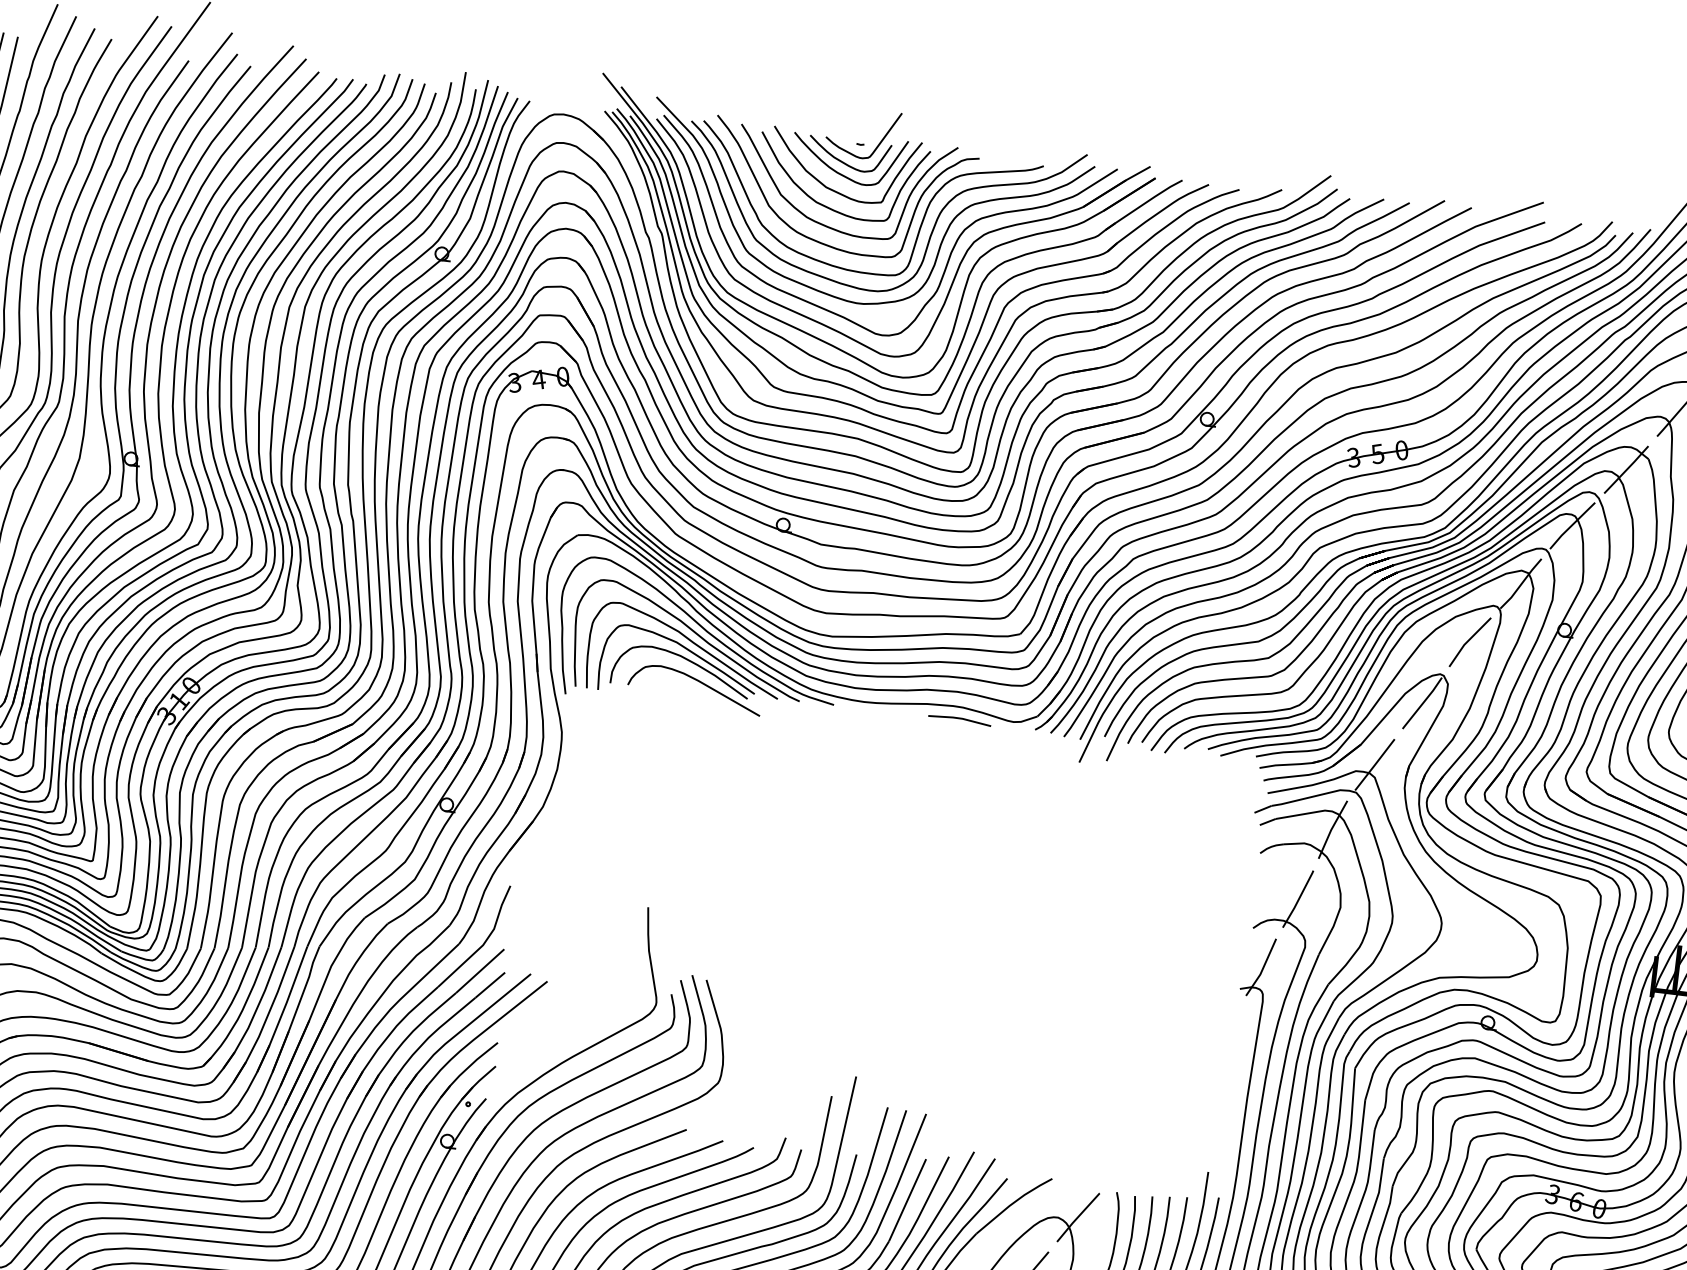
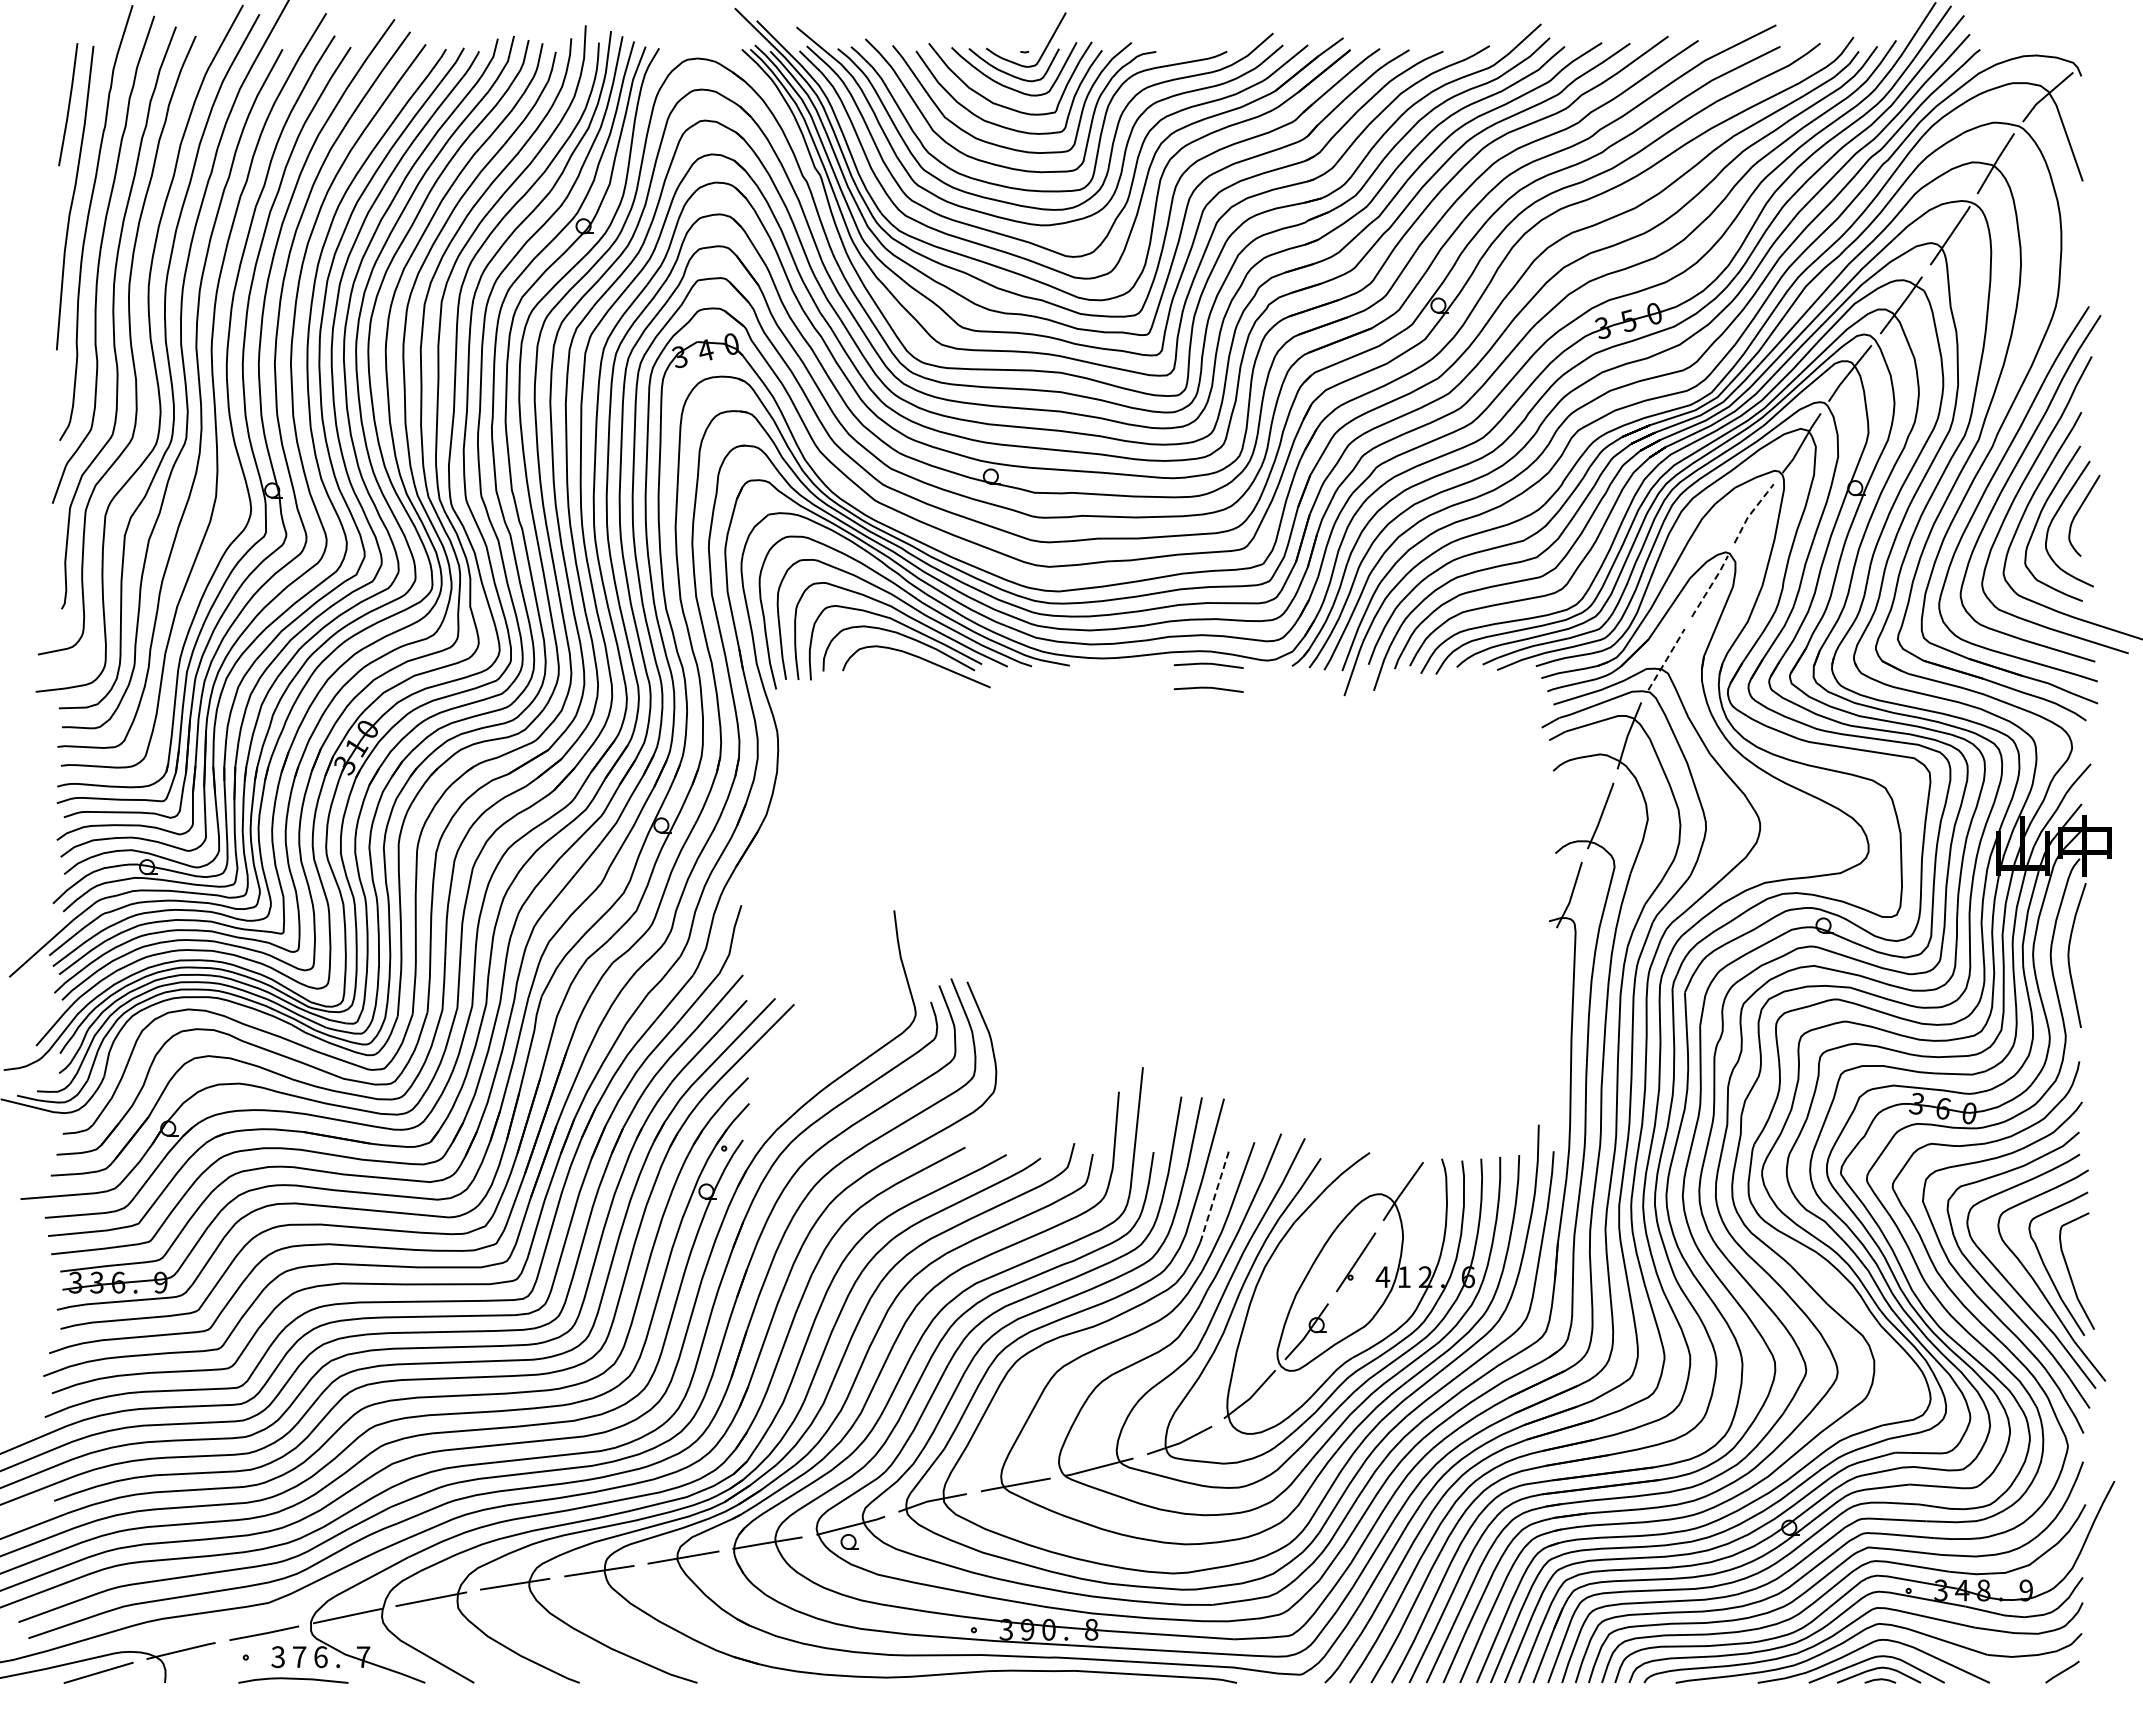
line: (1467, 640) -> (1751, 512), solid -> dashed
line: (1422, 703) -> (1710, 586), solid -> dashed
line: (957, 740) -> (1208, 688), added
line: (1374, 764) -> (1666, 659), solid -> dashed
line: (907, 1199) -> (1215, 1194), solid -> dashed

